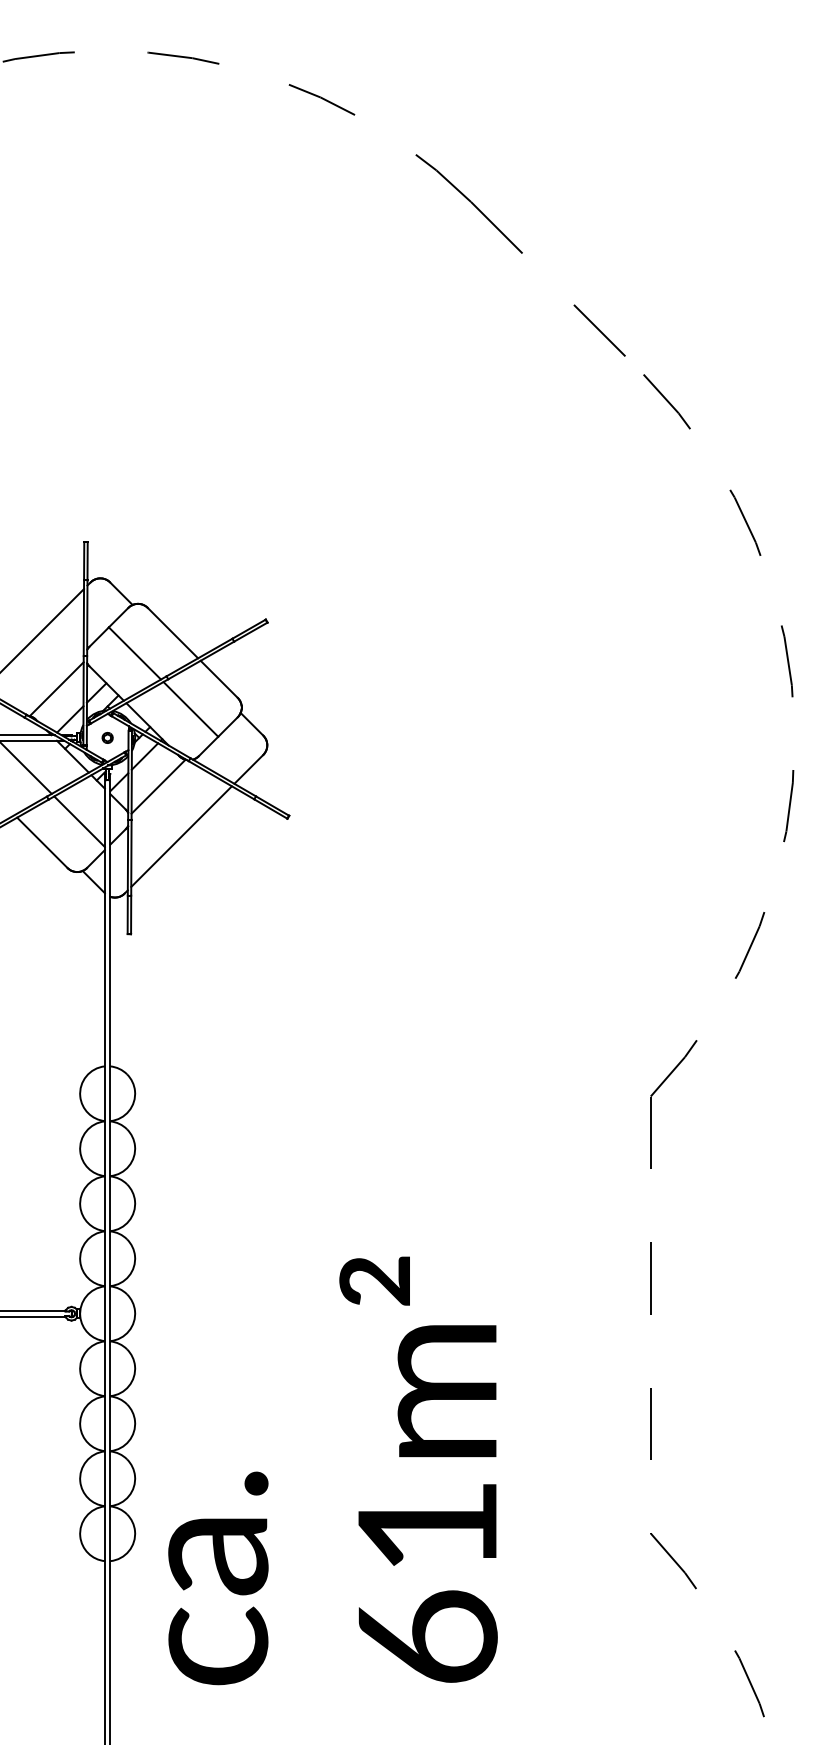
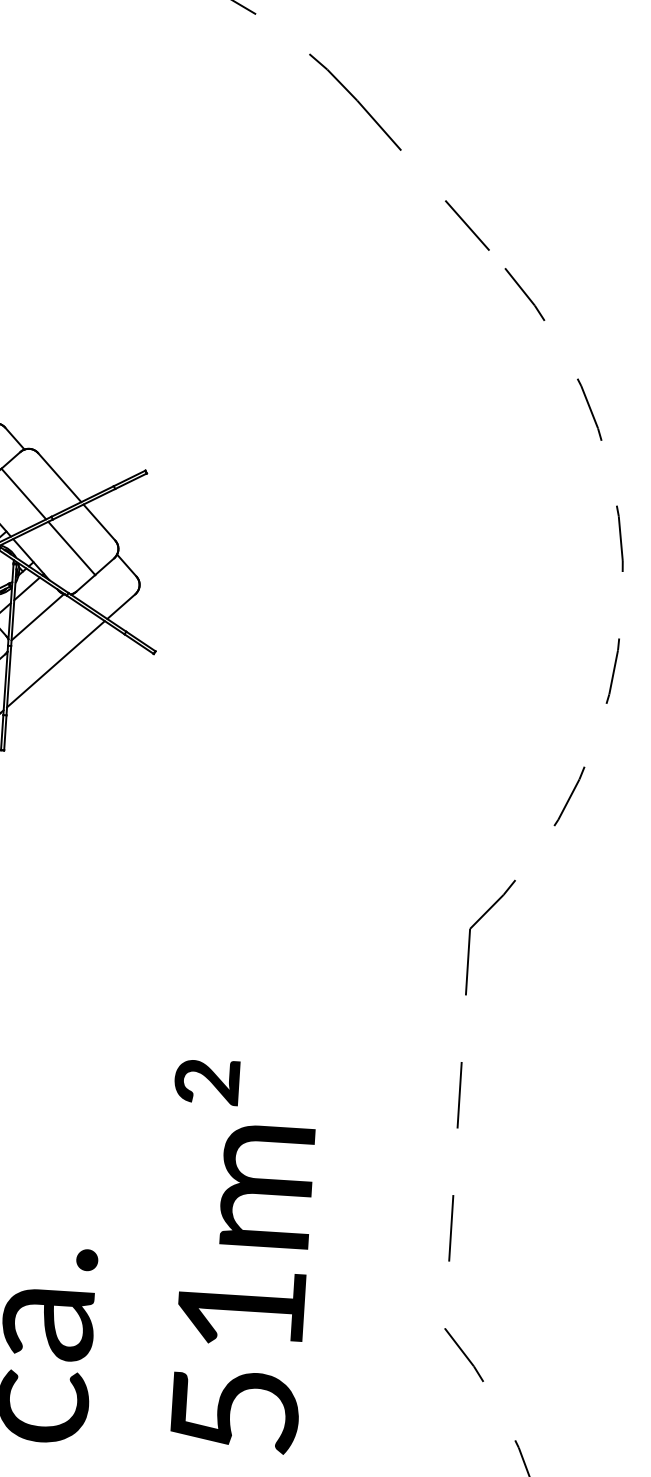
text: (427, 1636) -> (234, 1409), 61m² -> 51m²

